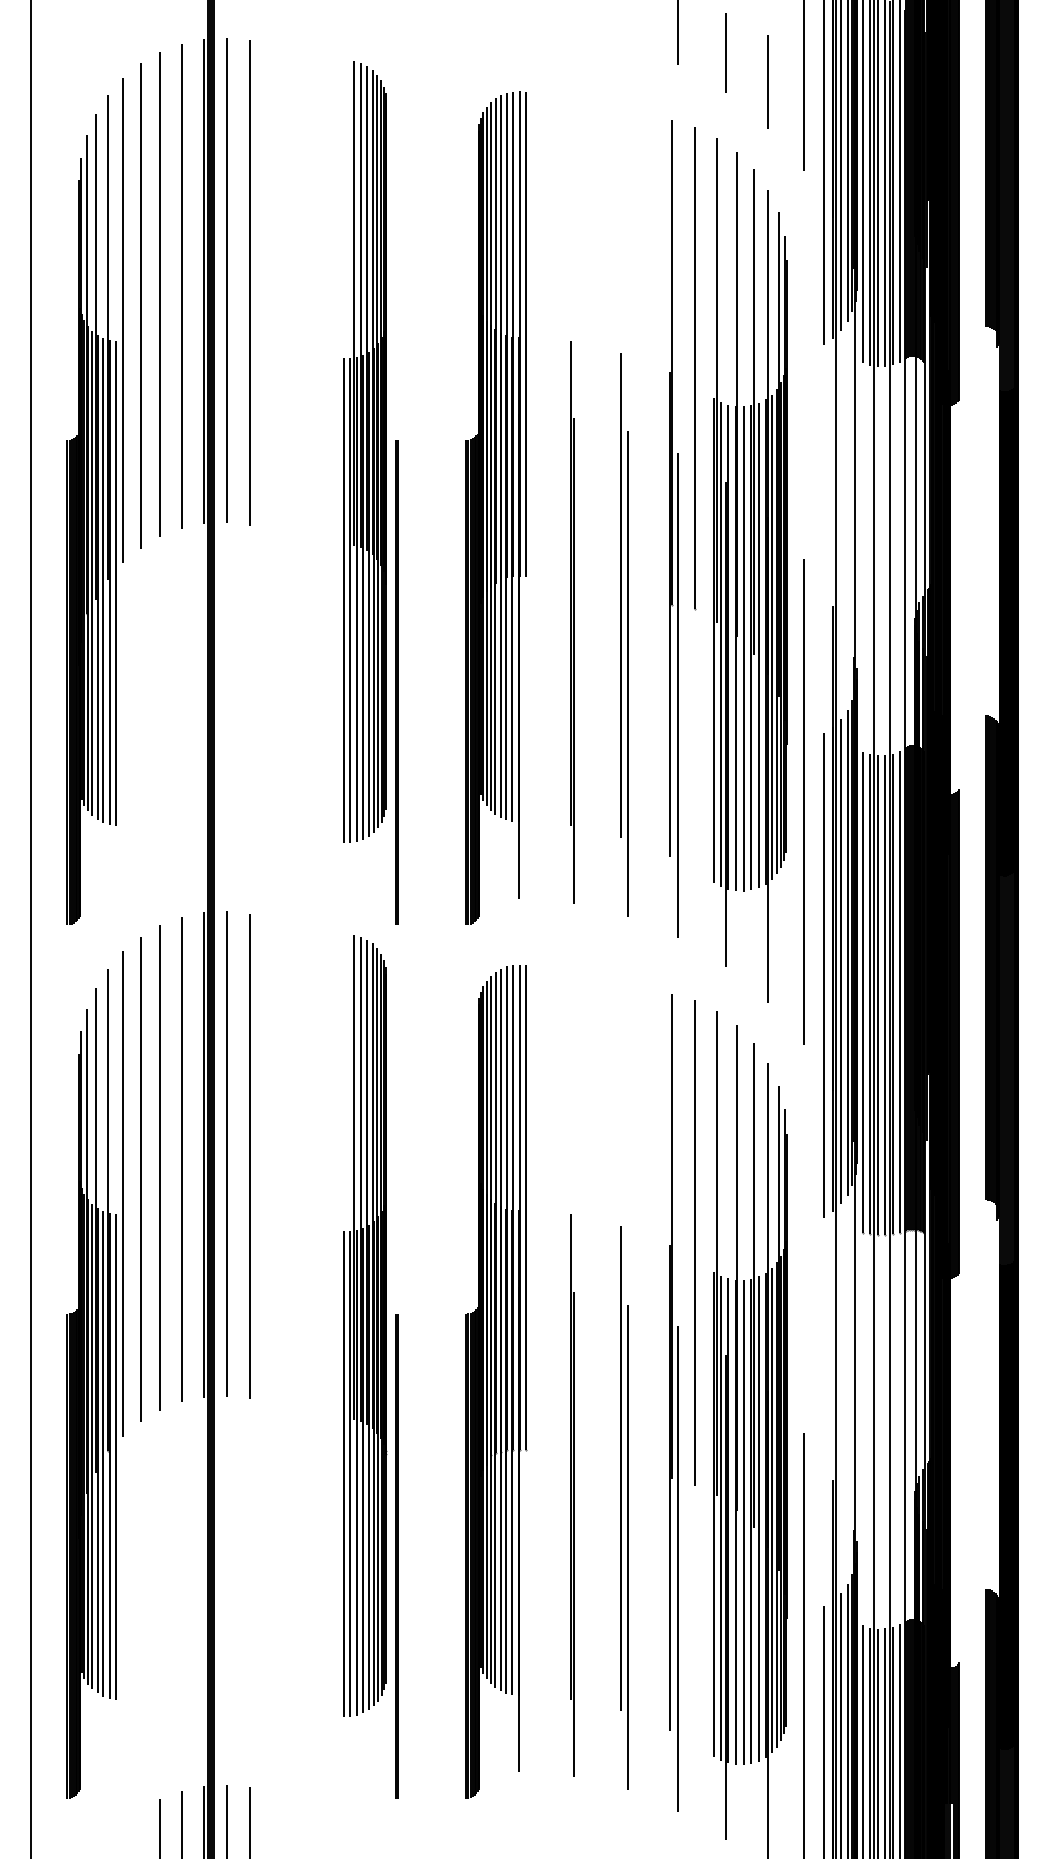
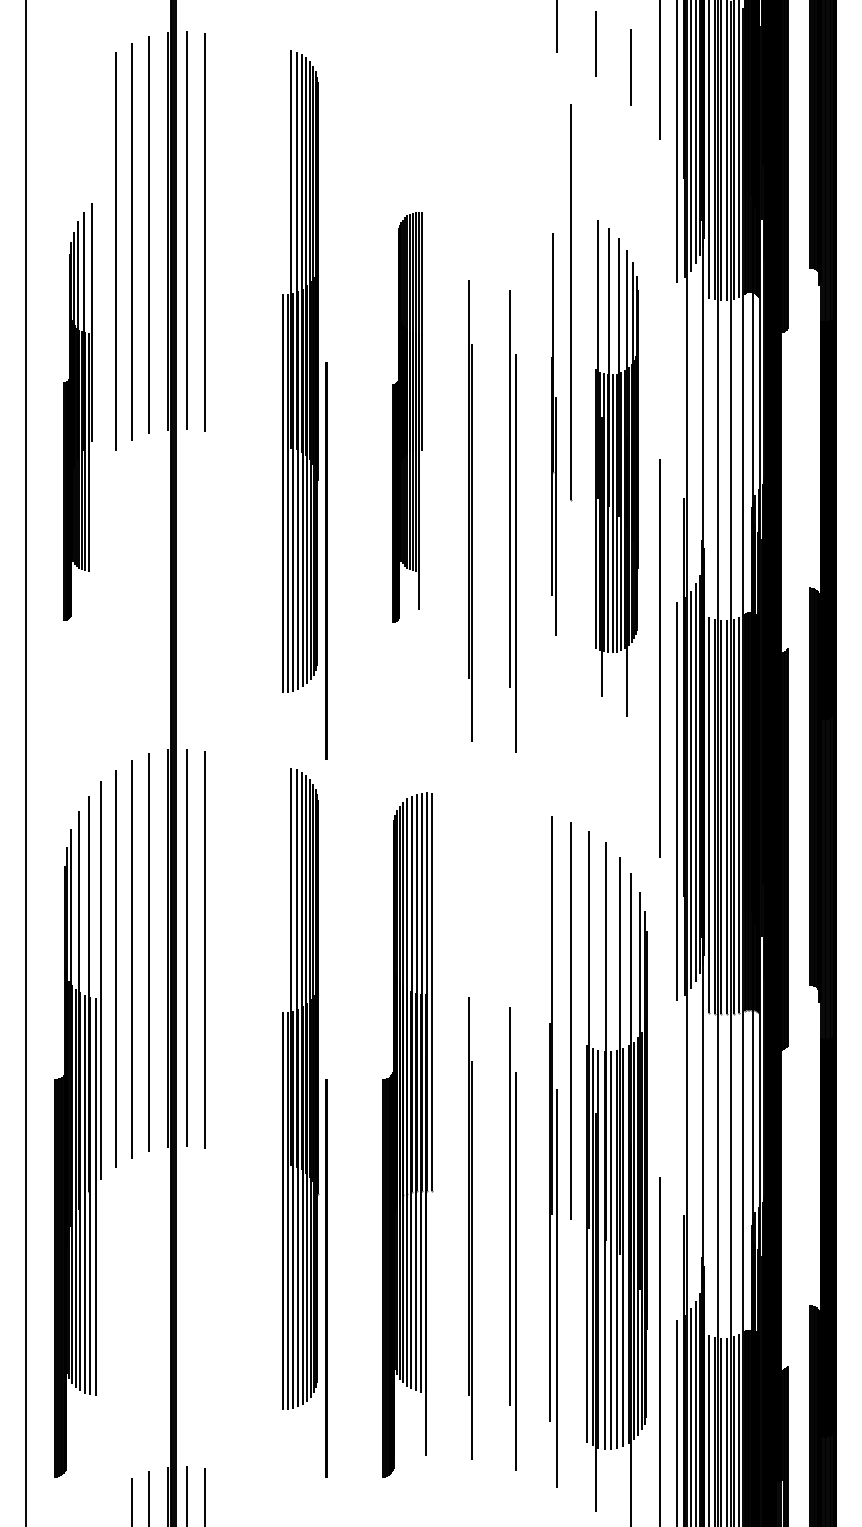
part: (94, 500) -> (77, 411), size x0.6
part: (495, 508) -> (407, 417), size x0.6
part: (673, 528) -> (553, 434), size x0.6
part: (750, 570) -> (616, 468), size x0.7

